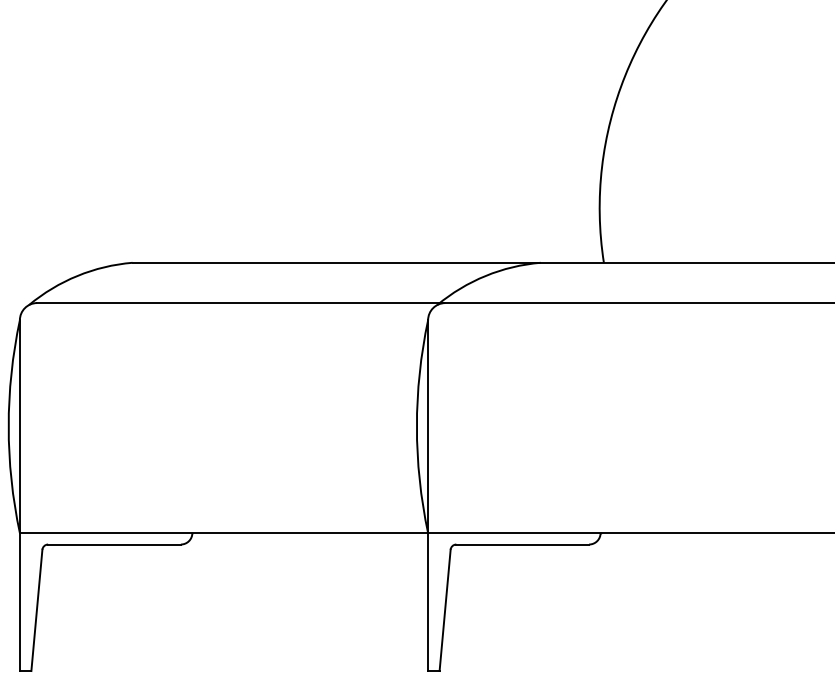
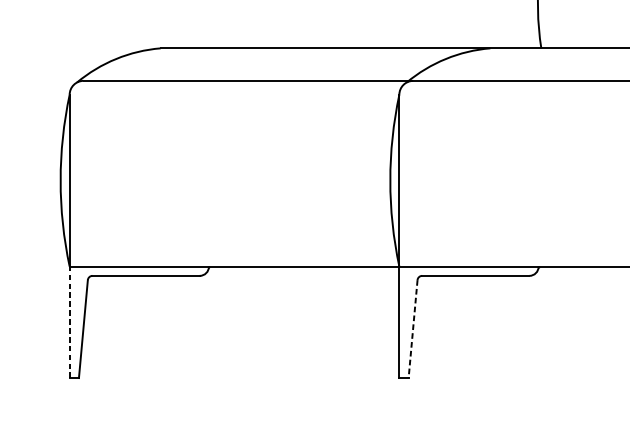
line: (19, 602) -> (69, 322), solid -> dashed
line: (445, 610) -> (413, 329), solid -> dashed

